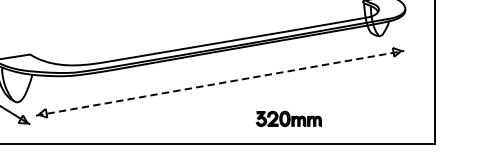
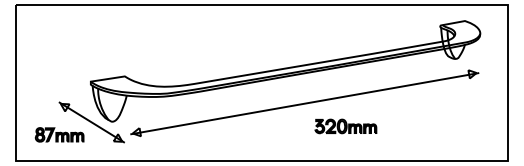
line: (220, 83) -> (305, 103), dashed -> solid
part: (288, 118) -> (345, 126), moved

